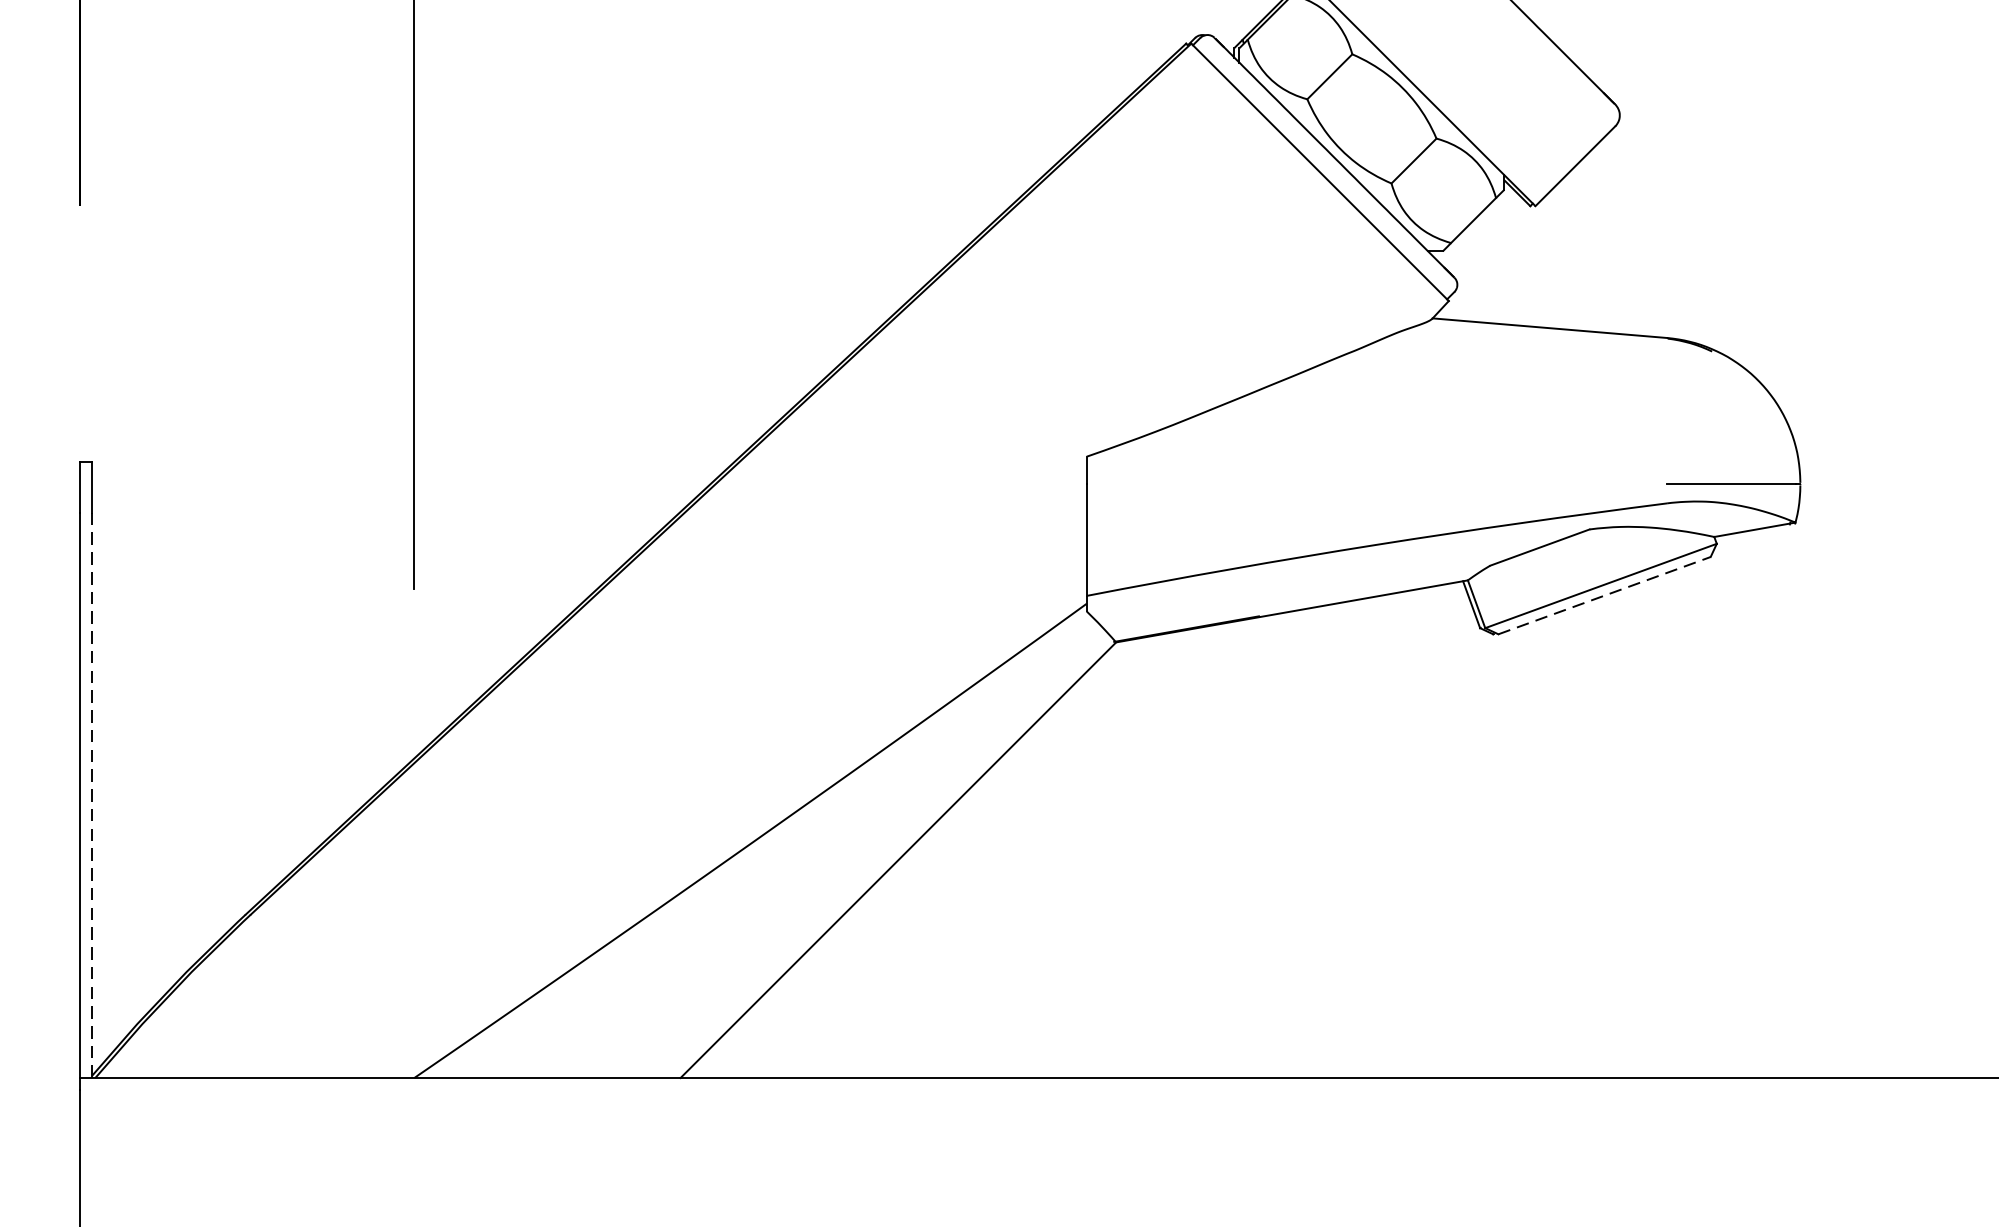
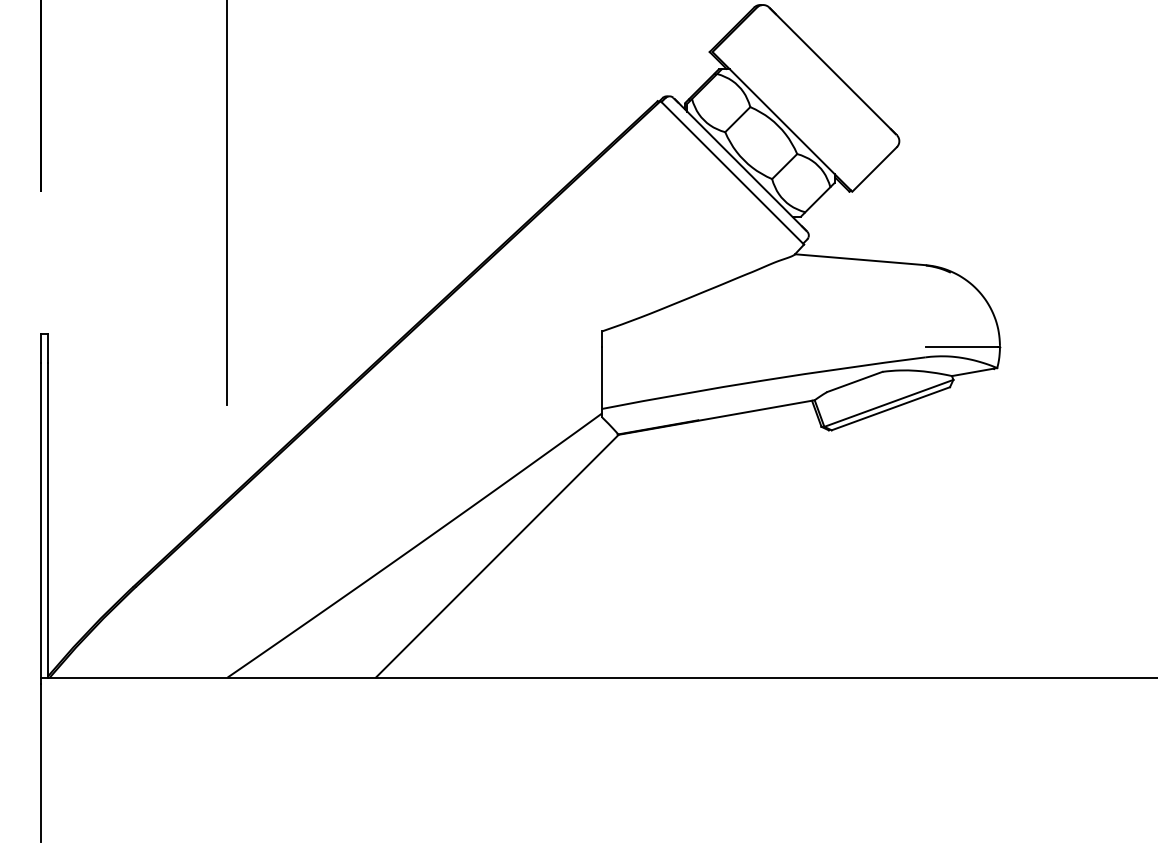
line: (1603, 595) -> (890, 408), dashed -> solid
line: (92, 794) -> (48, 519), dashed -> solid

